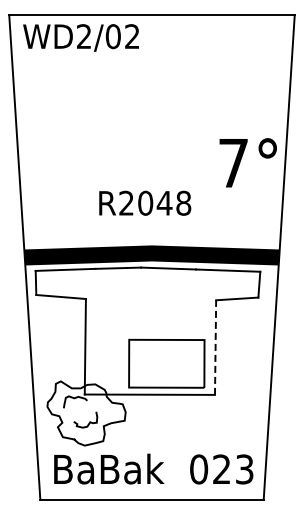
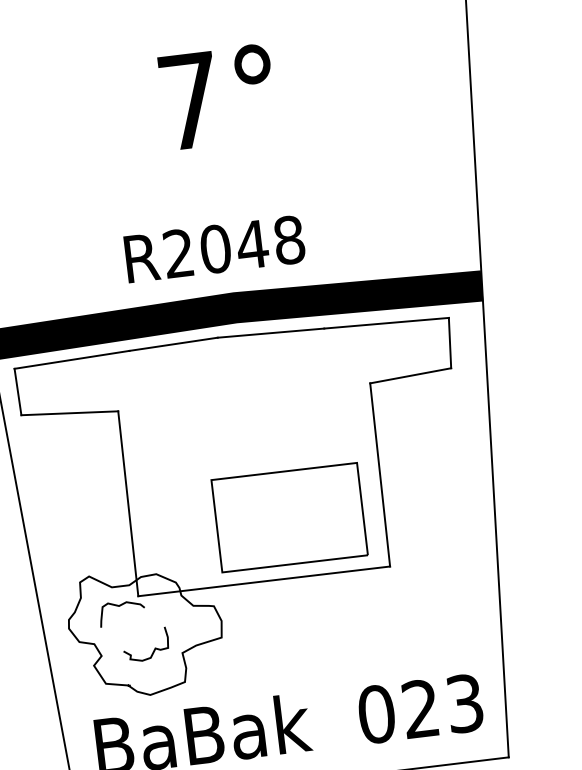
text: (247, 162) -> (216, 96), moved
text: (145, 202) -> (215, 247), moved
line: (215, 347) -> (379, 474), dashed -> solid

